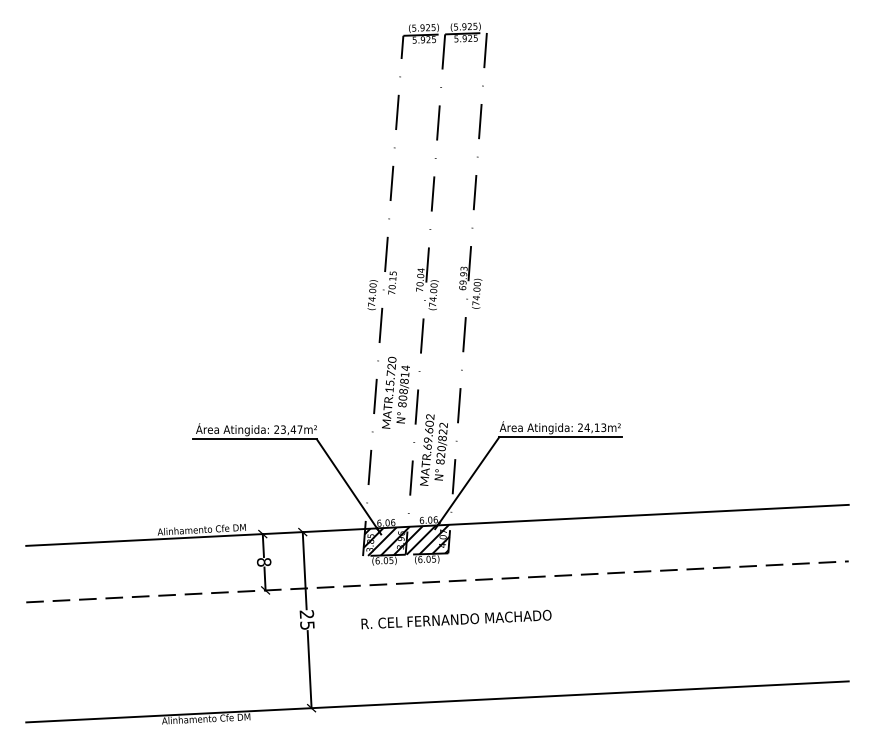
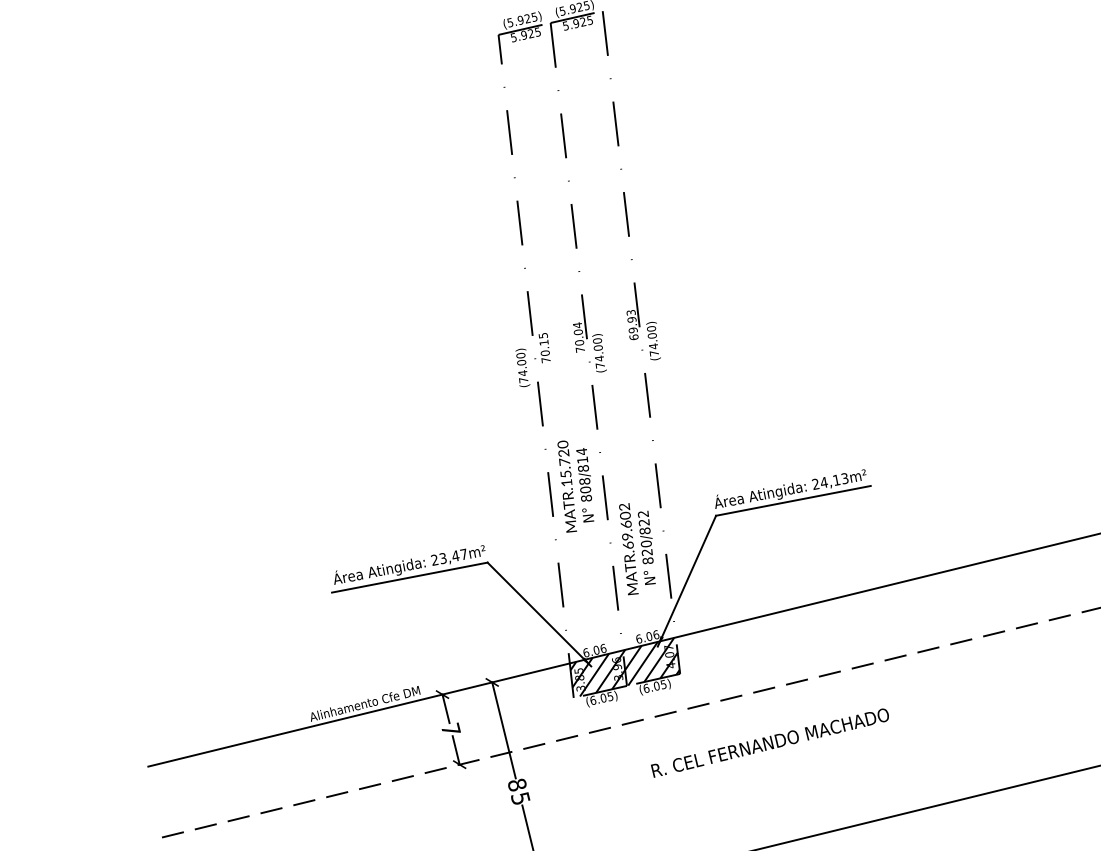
text: (263, 561) -> (450, 728), 8 -> 7
text: (306, 614) -> (516, 784), 25 -> 85
text: (456, 619) -> (770, 742), moved

